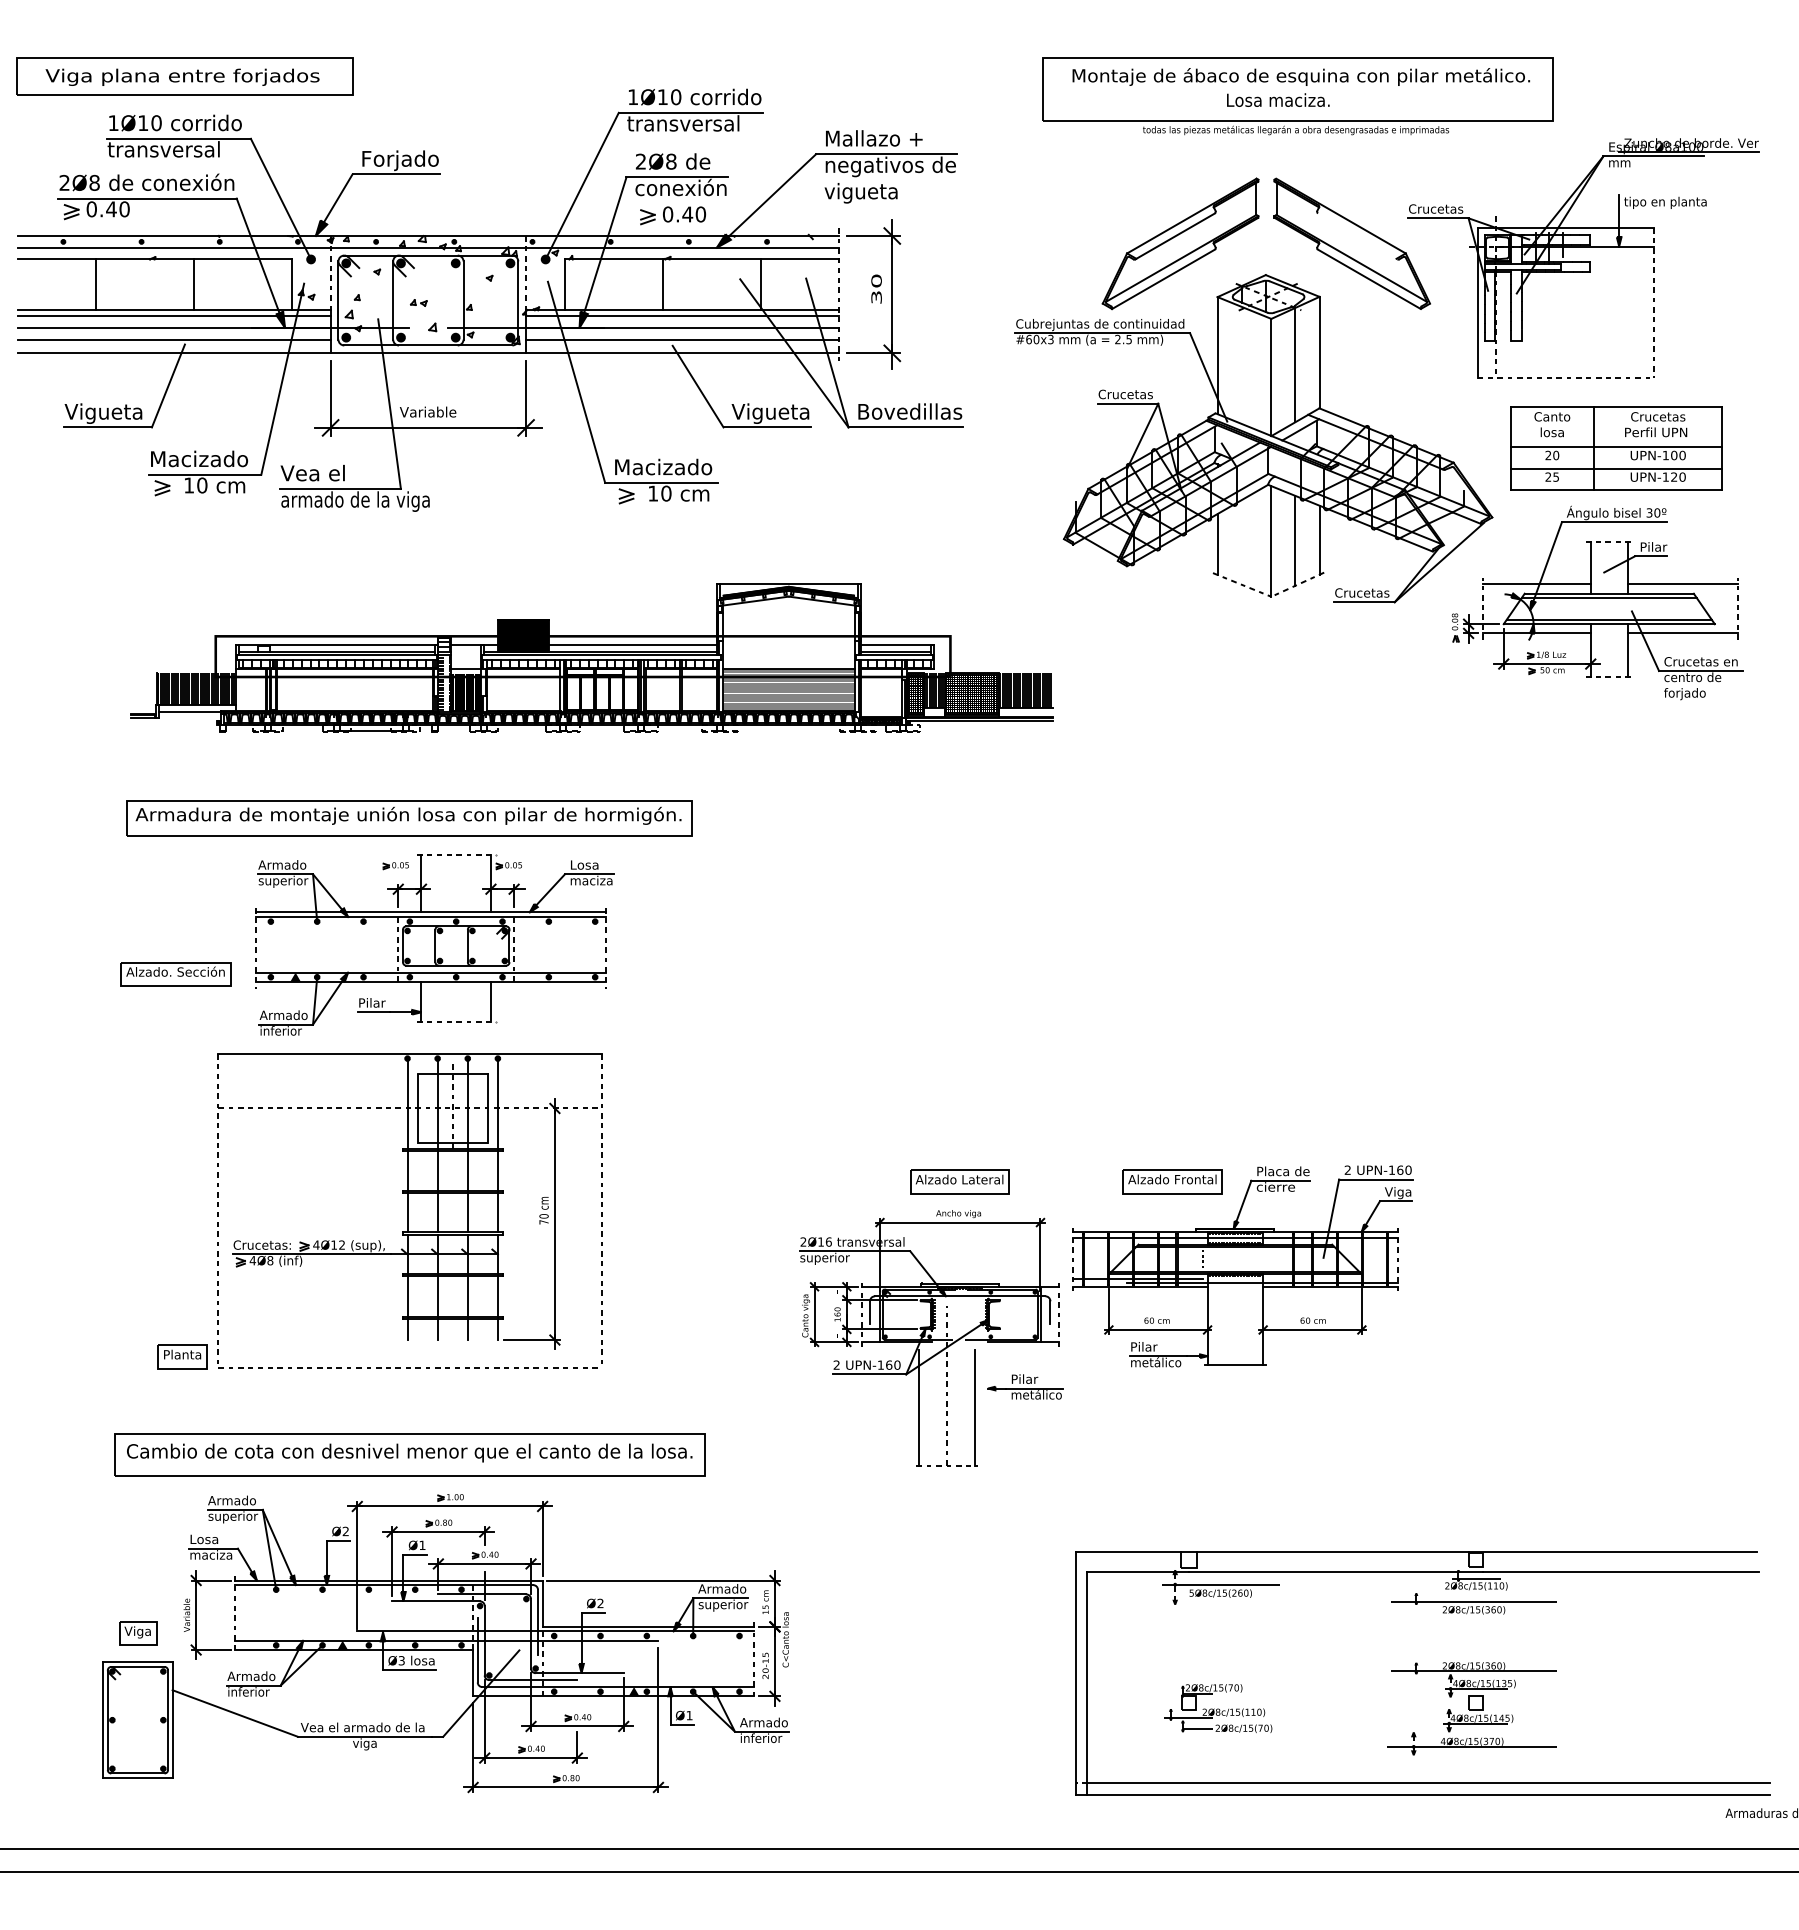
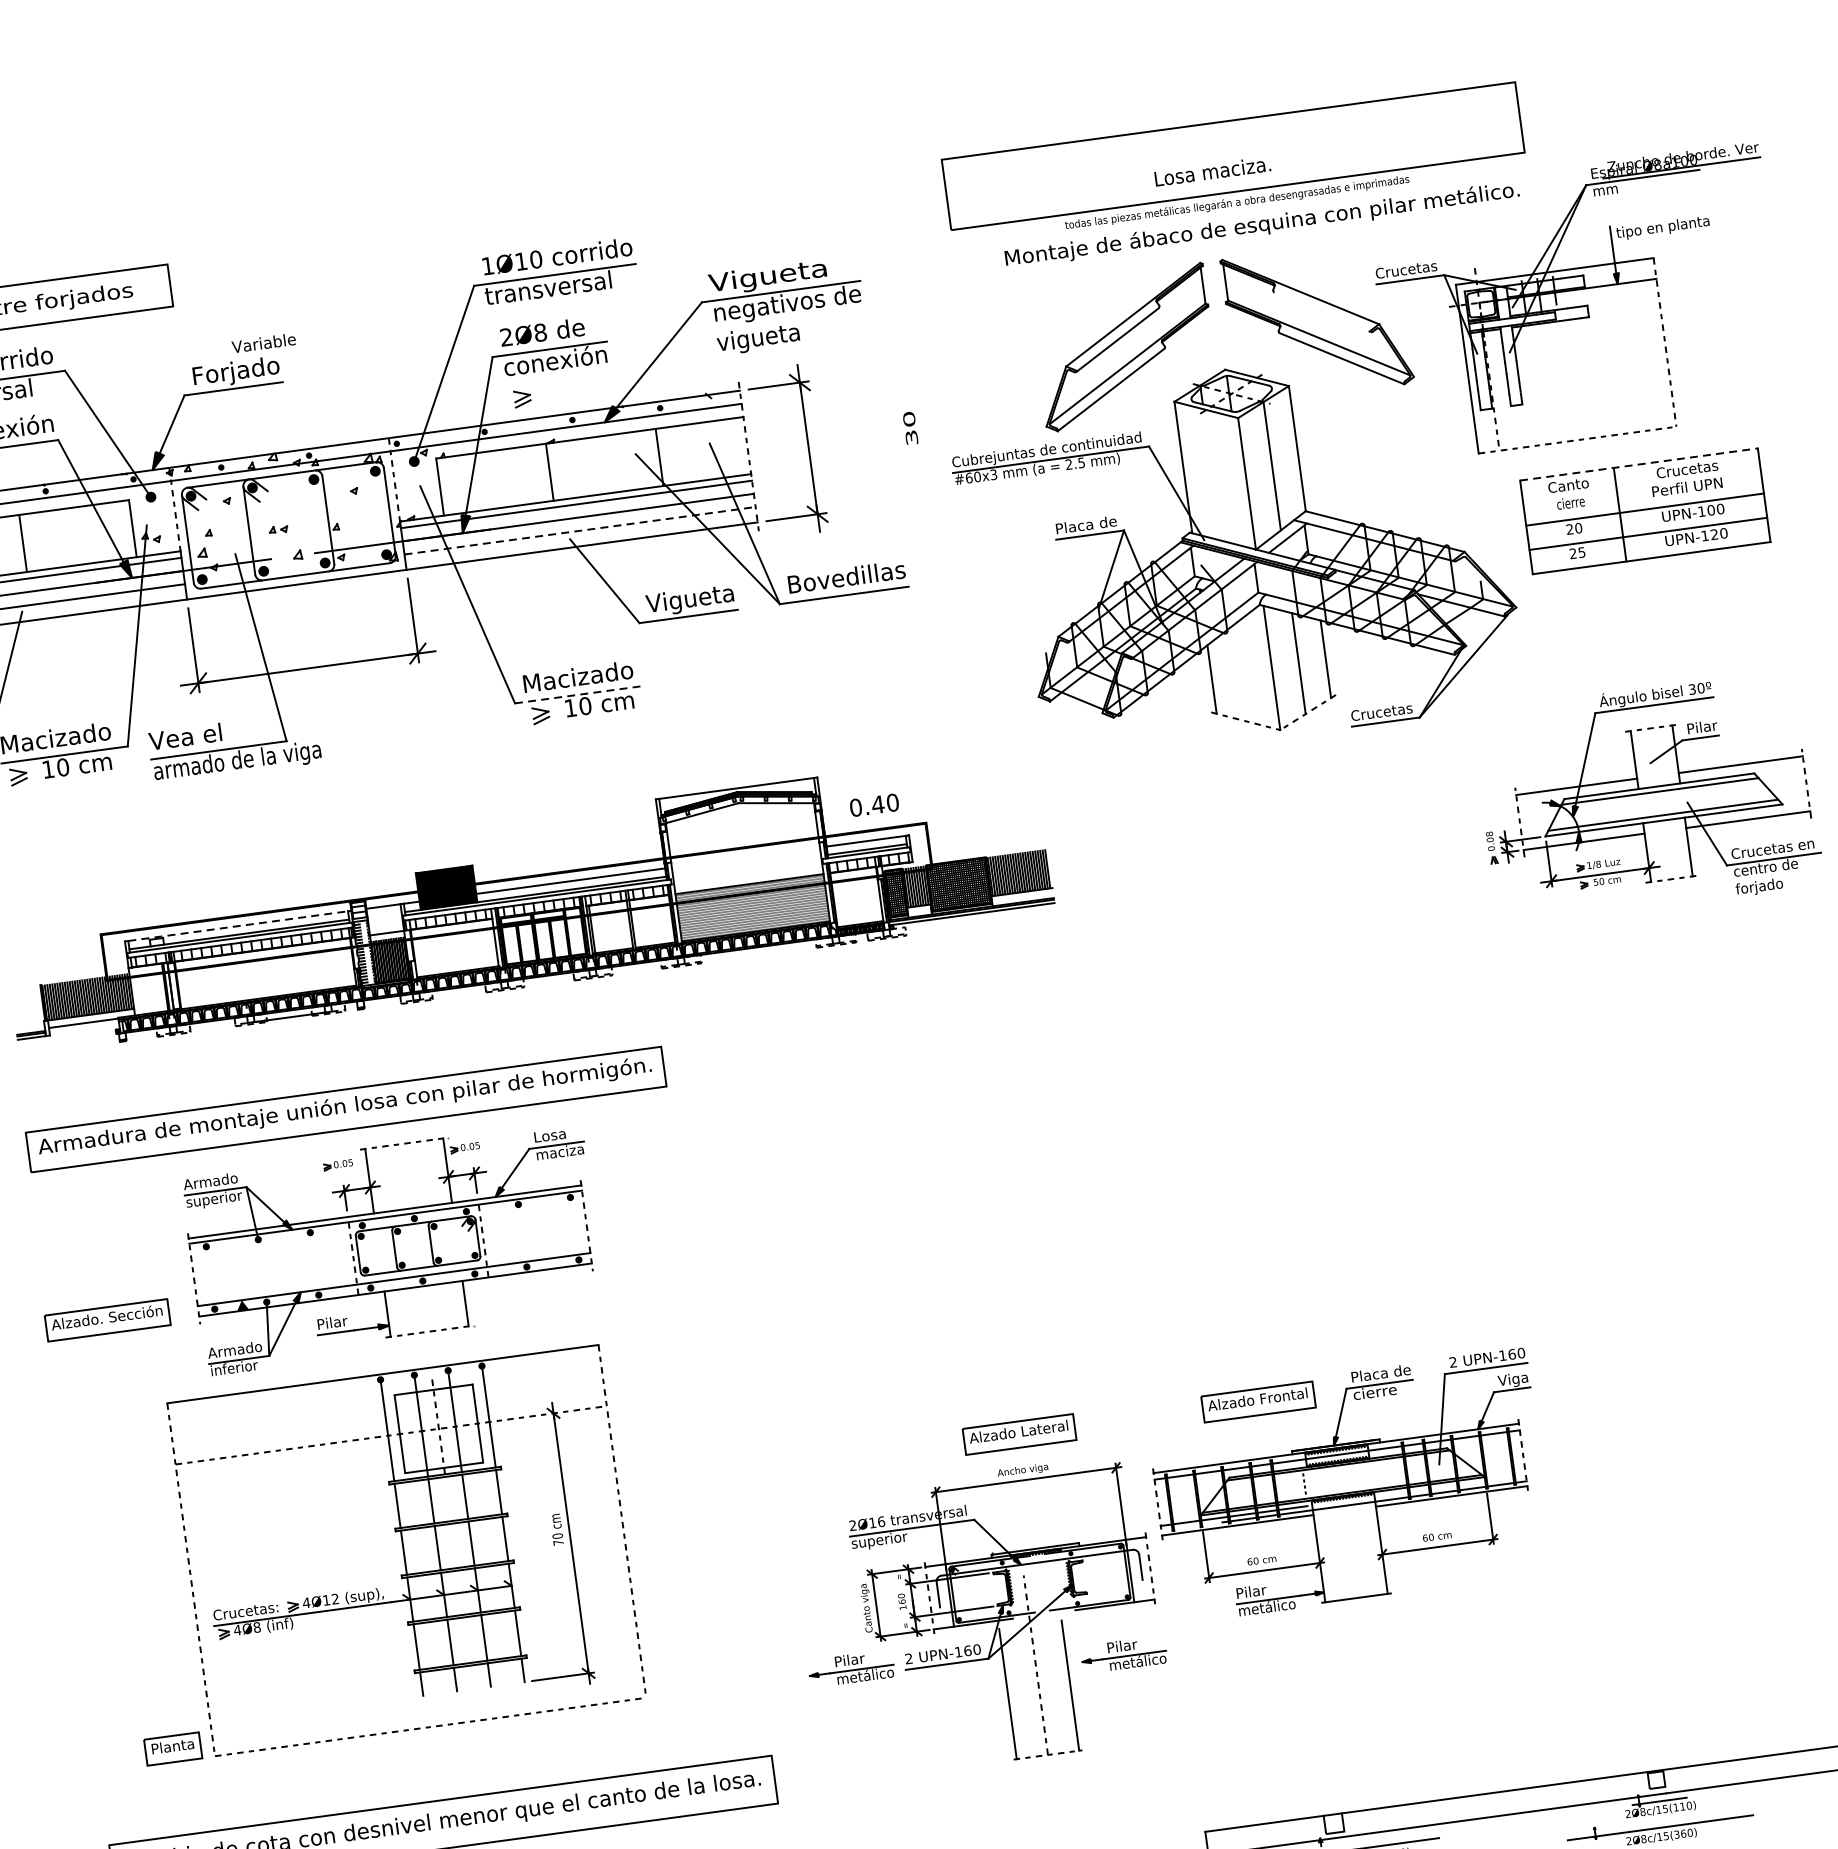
text: (1300, 76) -> (1261, 224), moved
text: (876, 140) -> (767, 277), Mallazo + -> Vigueta
text: (684, 214) -> (874, 805), moved
text: (876, 288) -> (910, 427), moved
line: (682, 339) -> (580, 530), solid -> dashed
text: (1125, 394) -> (1085, 525), Crucetas -> Placa de
line: (1616, 406) -> (1638, 464), solid -> dashed
text: (428, 411) -> (264, 342), moved
text: (1552, 432) -> (1571, 502), losa -> cierre
line: (661, 482) -> (578, 694), solid -> dashed
part: (1597, 602) -> (1647, 797), moved
line: (338, 645) -> (240, 926), solid -> dashed
part: (785, 1366) -> (851, 1668), added

